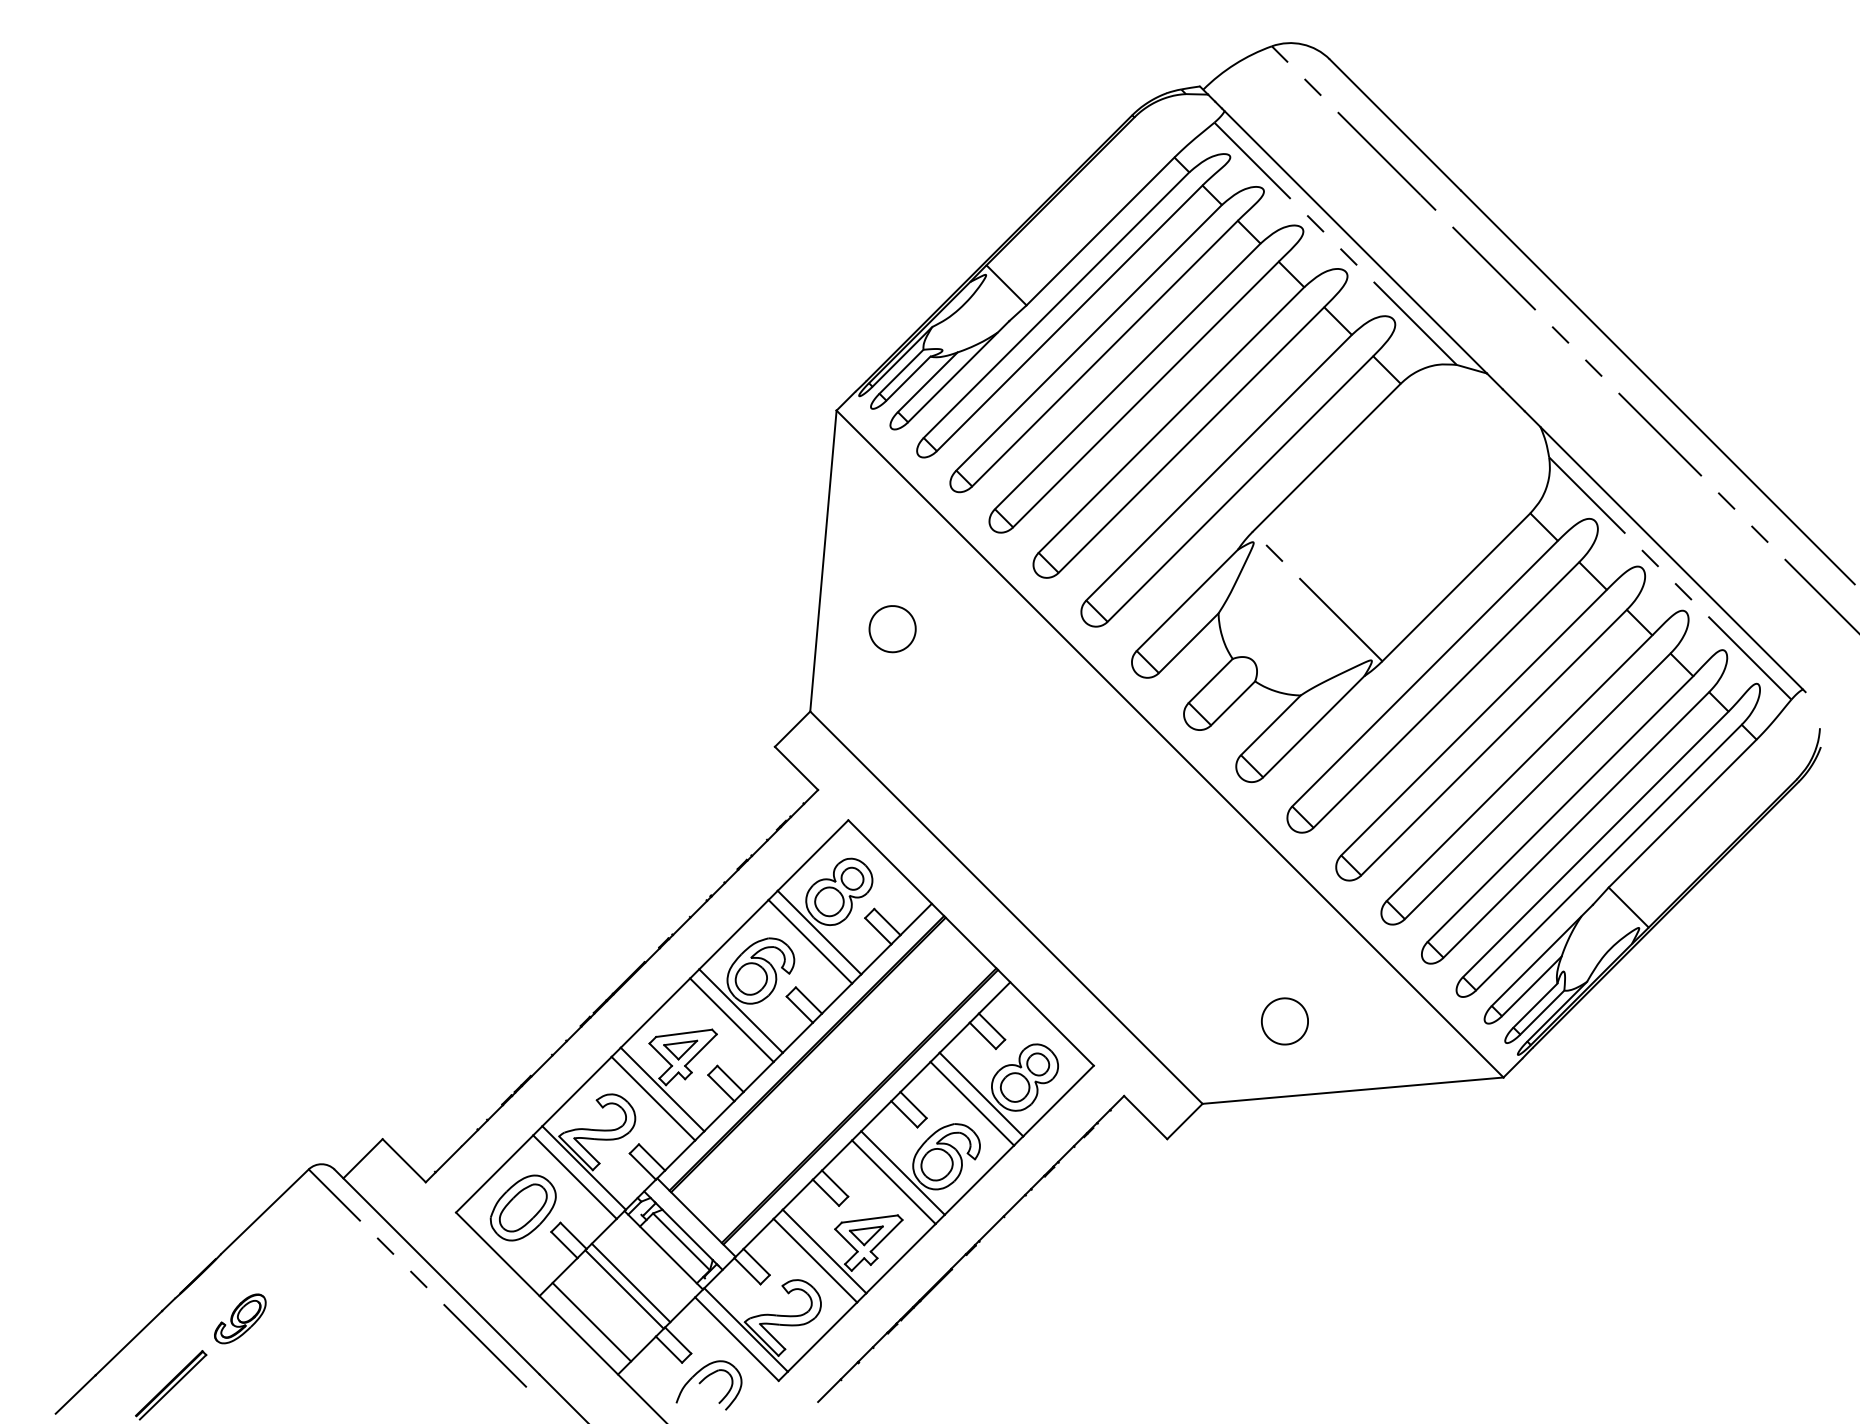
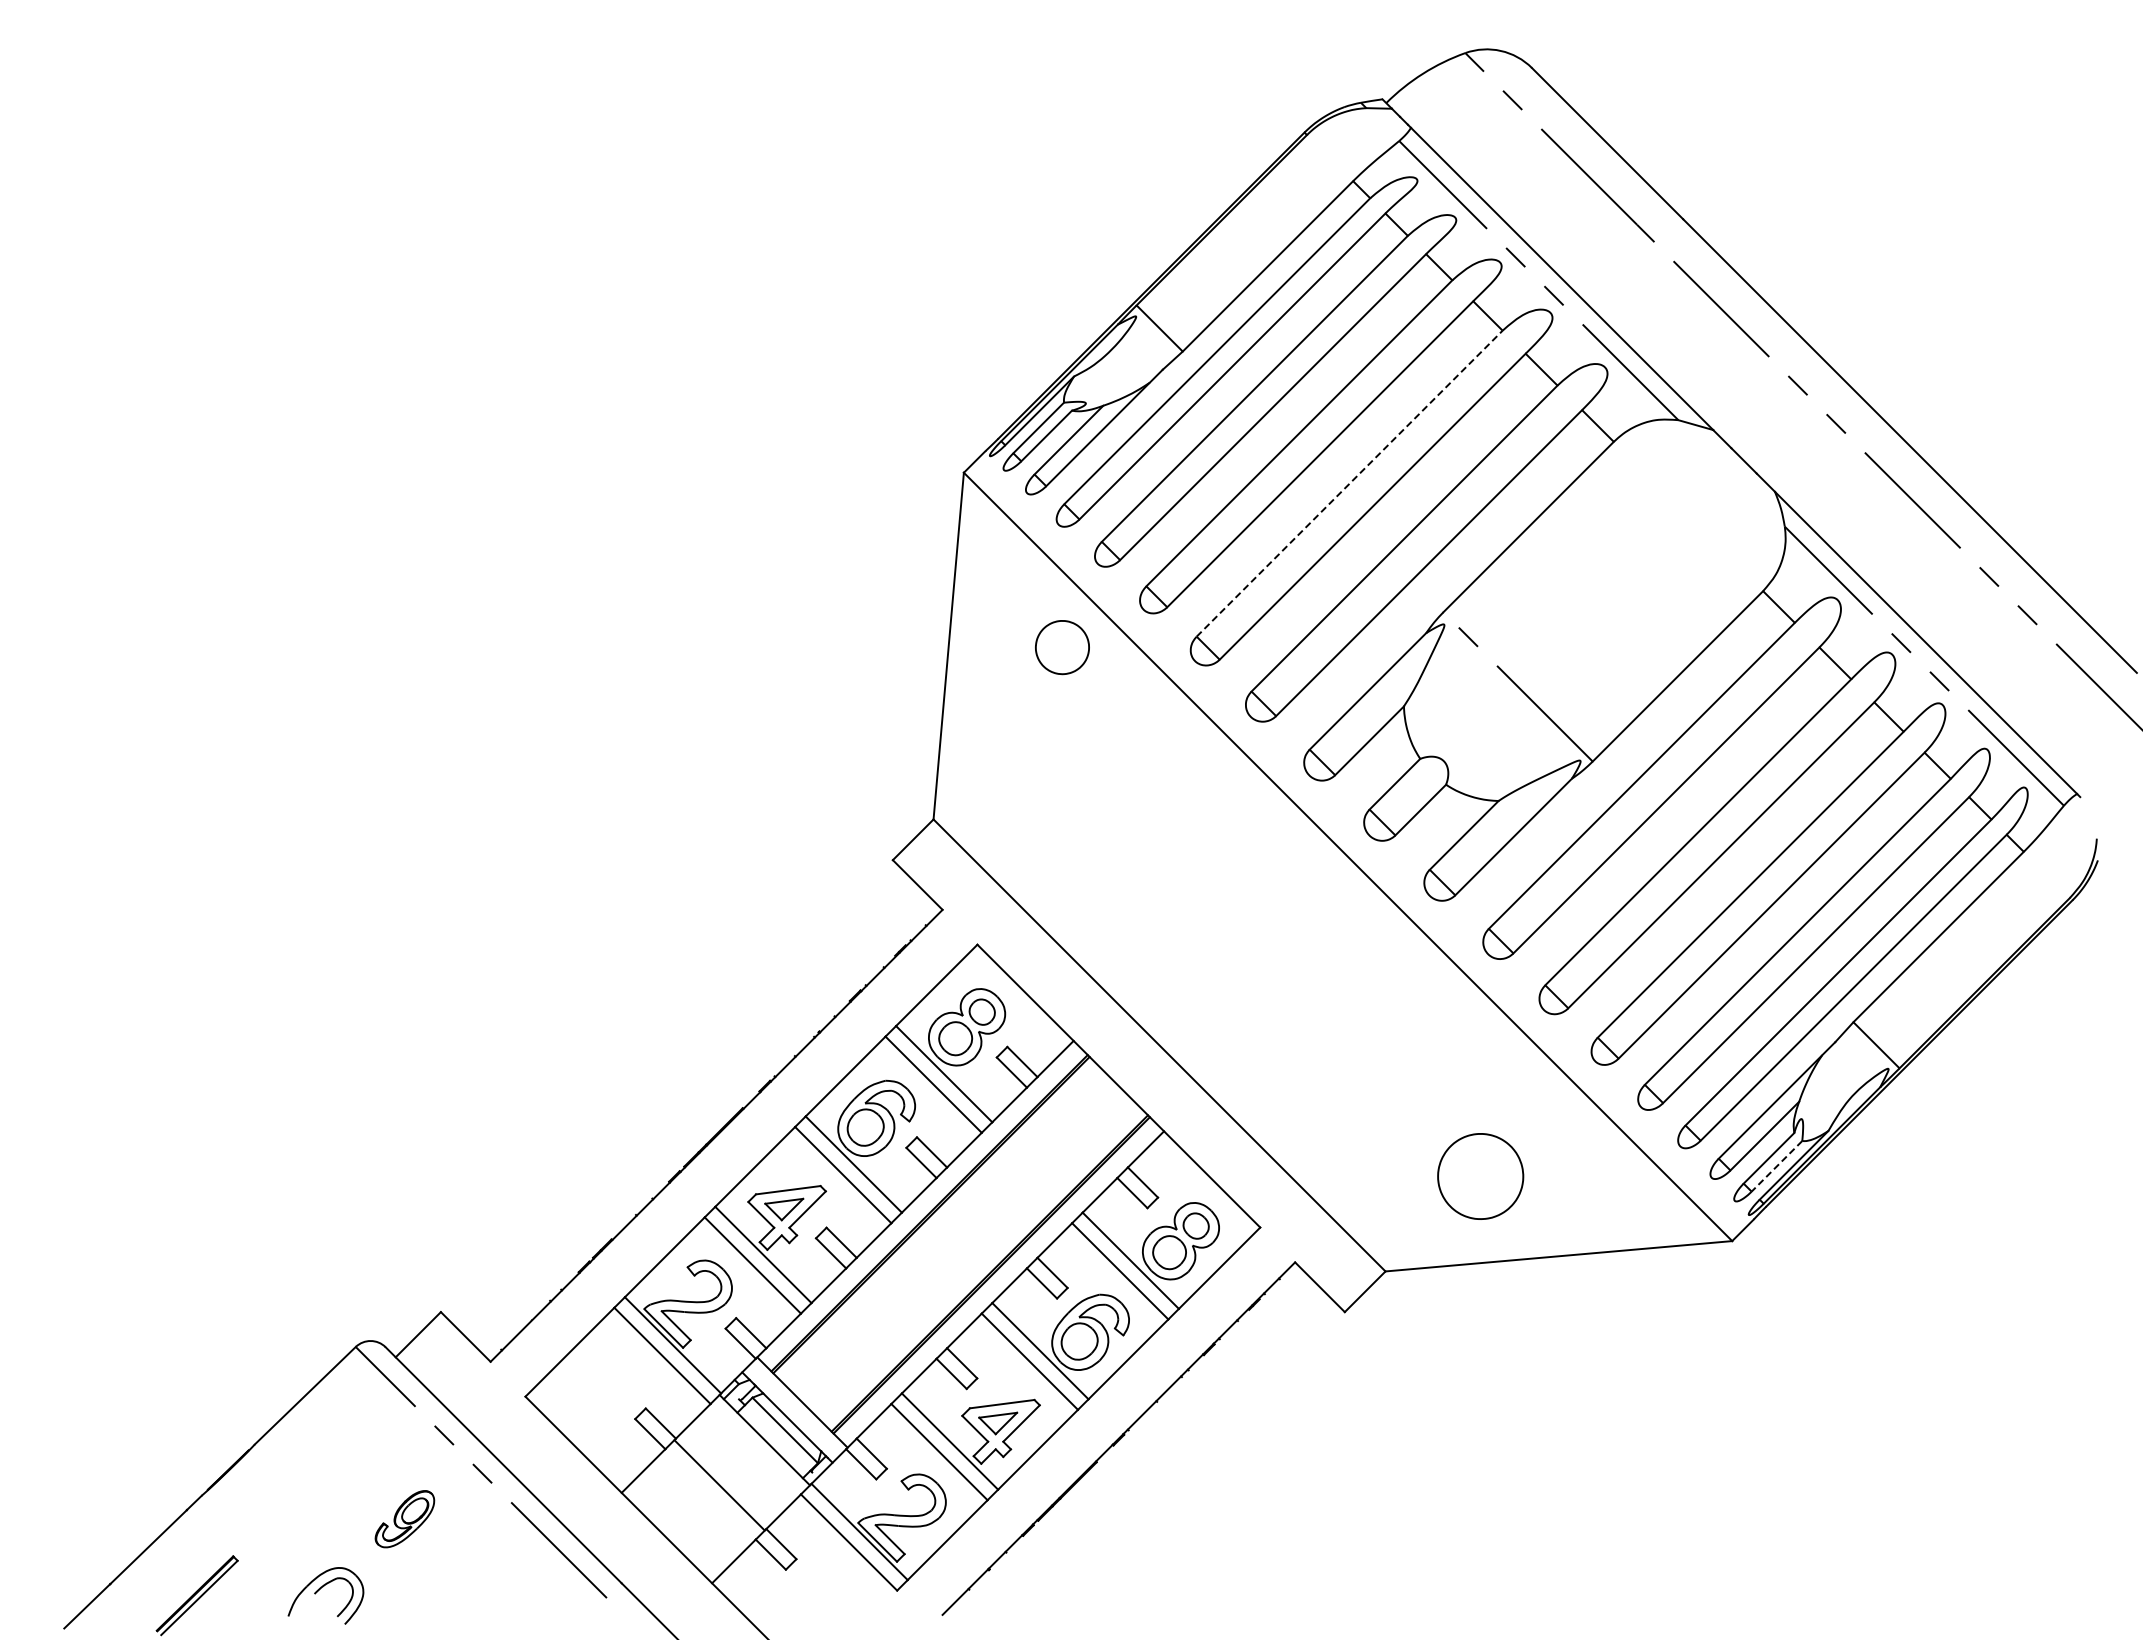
line: (1172, 419) -> (1350, 483), solid -> dashed
part: (892, 629) -> (1062, 647), moved
line: (1541, 1012) -> (1776, 1166), solid -> dashed
part: (1284, 1021) -> (1479, 1176), size x1.6
part: (522, 1208) -> (602, 1391), removed
line: (630, 1282) -> (726, 1477), removed
part: (239, 1319) -> (404, 1519), moved
line: (591, 1321) -> (681, 1522), removed
part: (704, 1379) -> (320, 1589), moved

